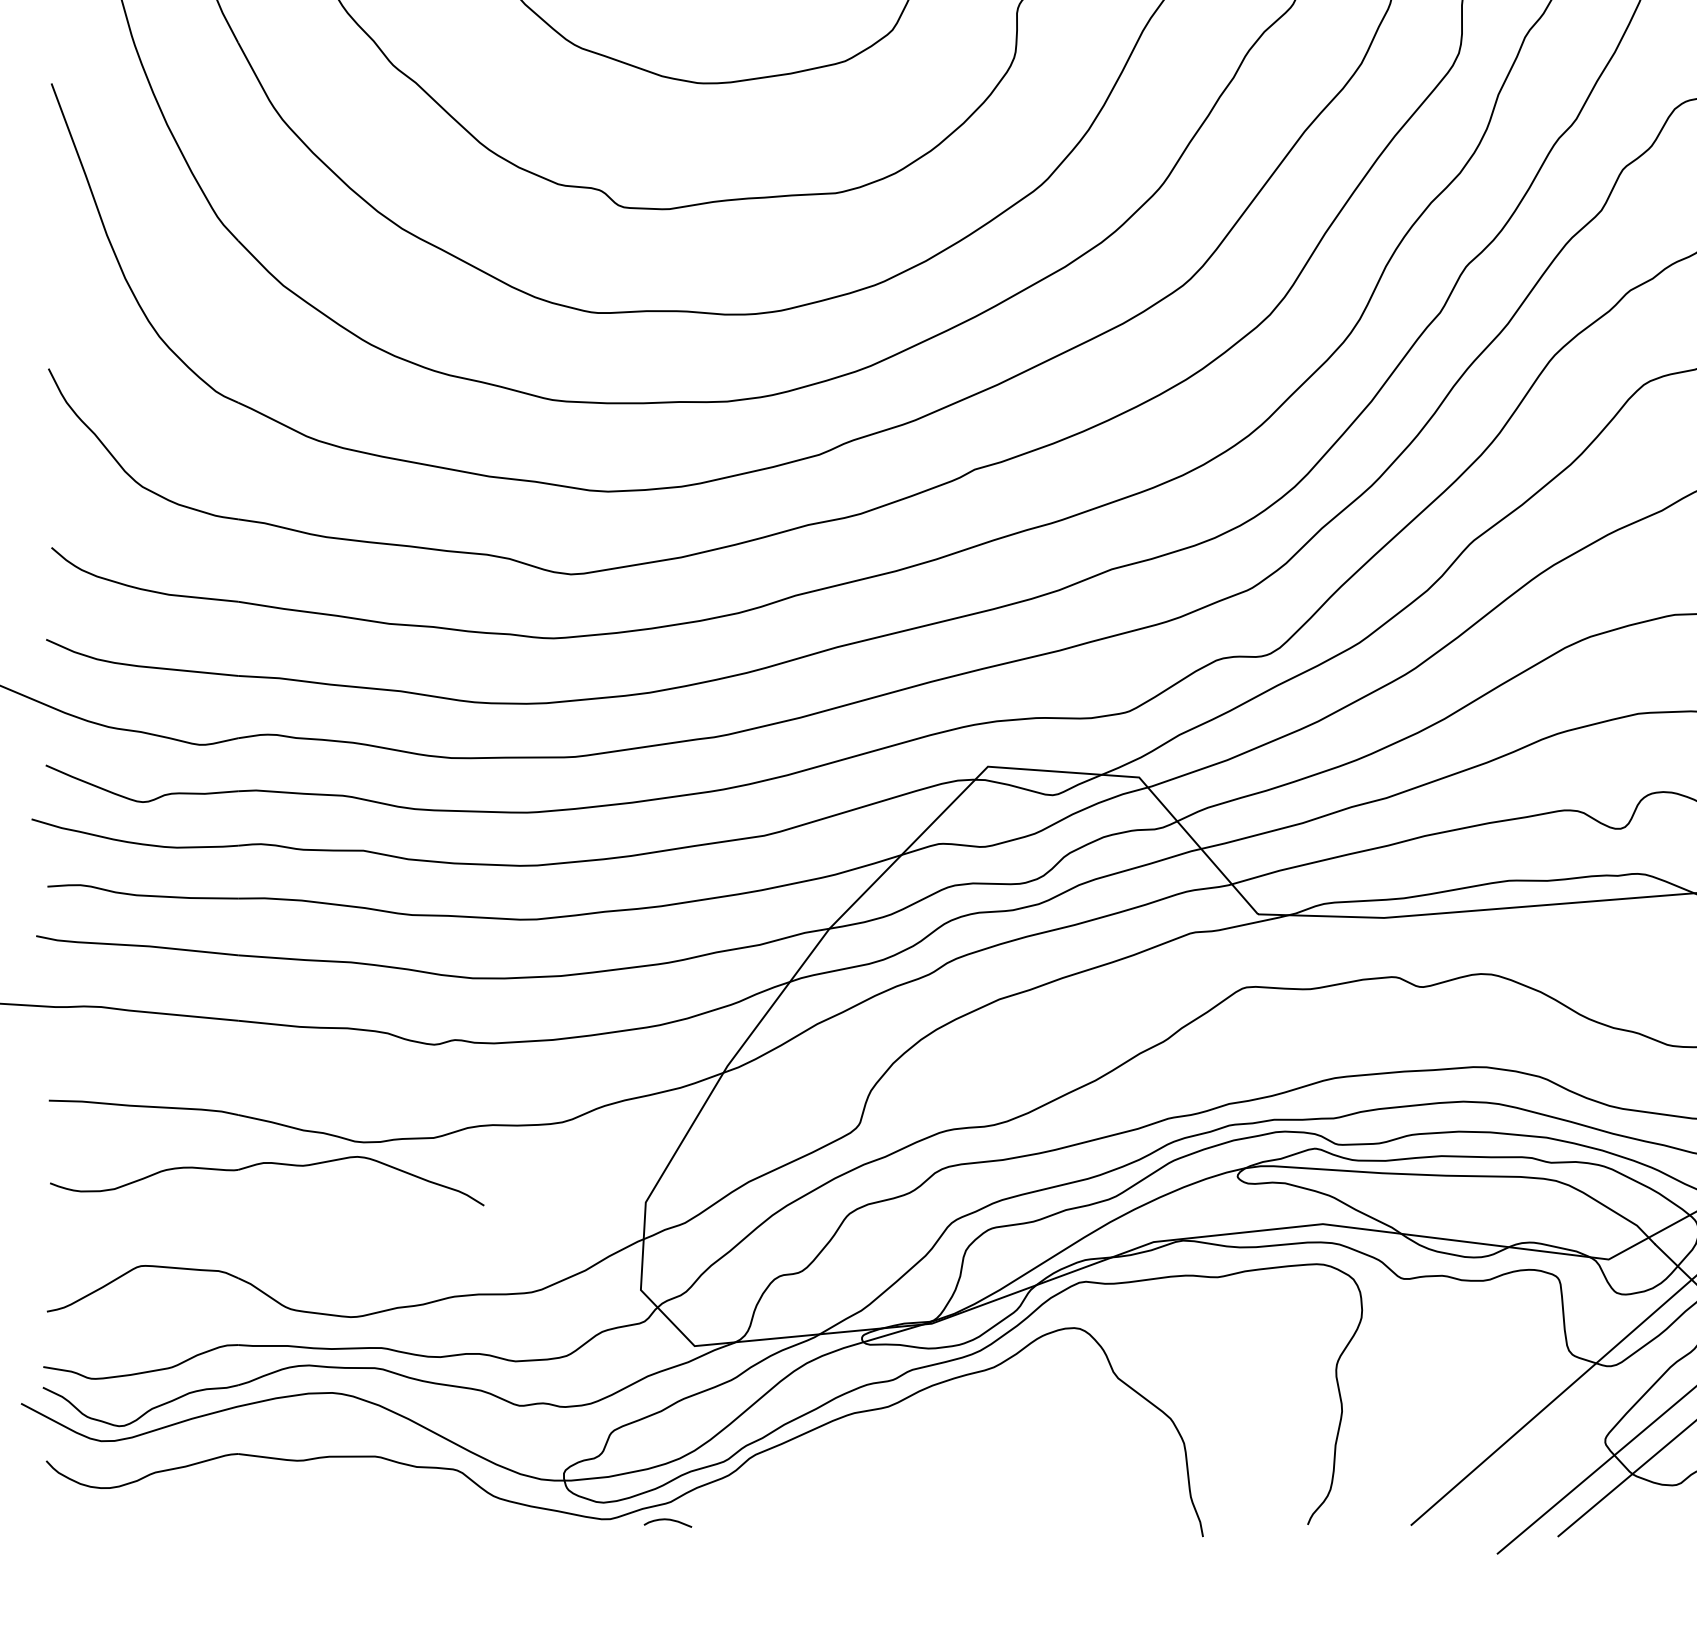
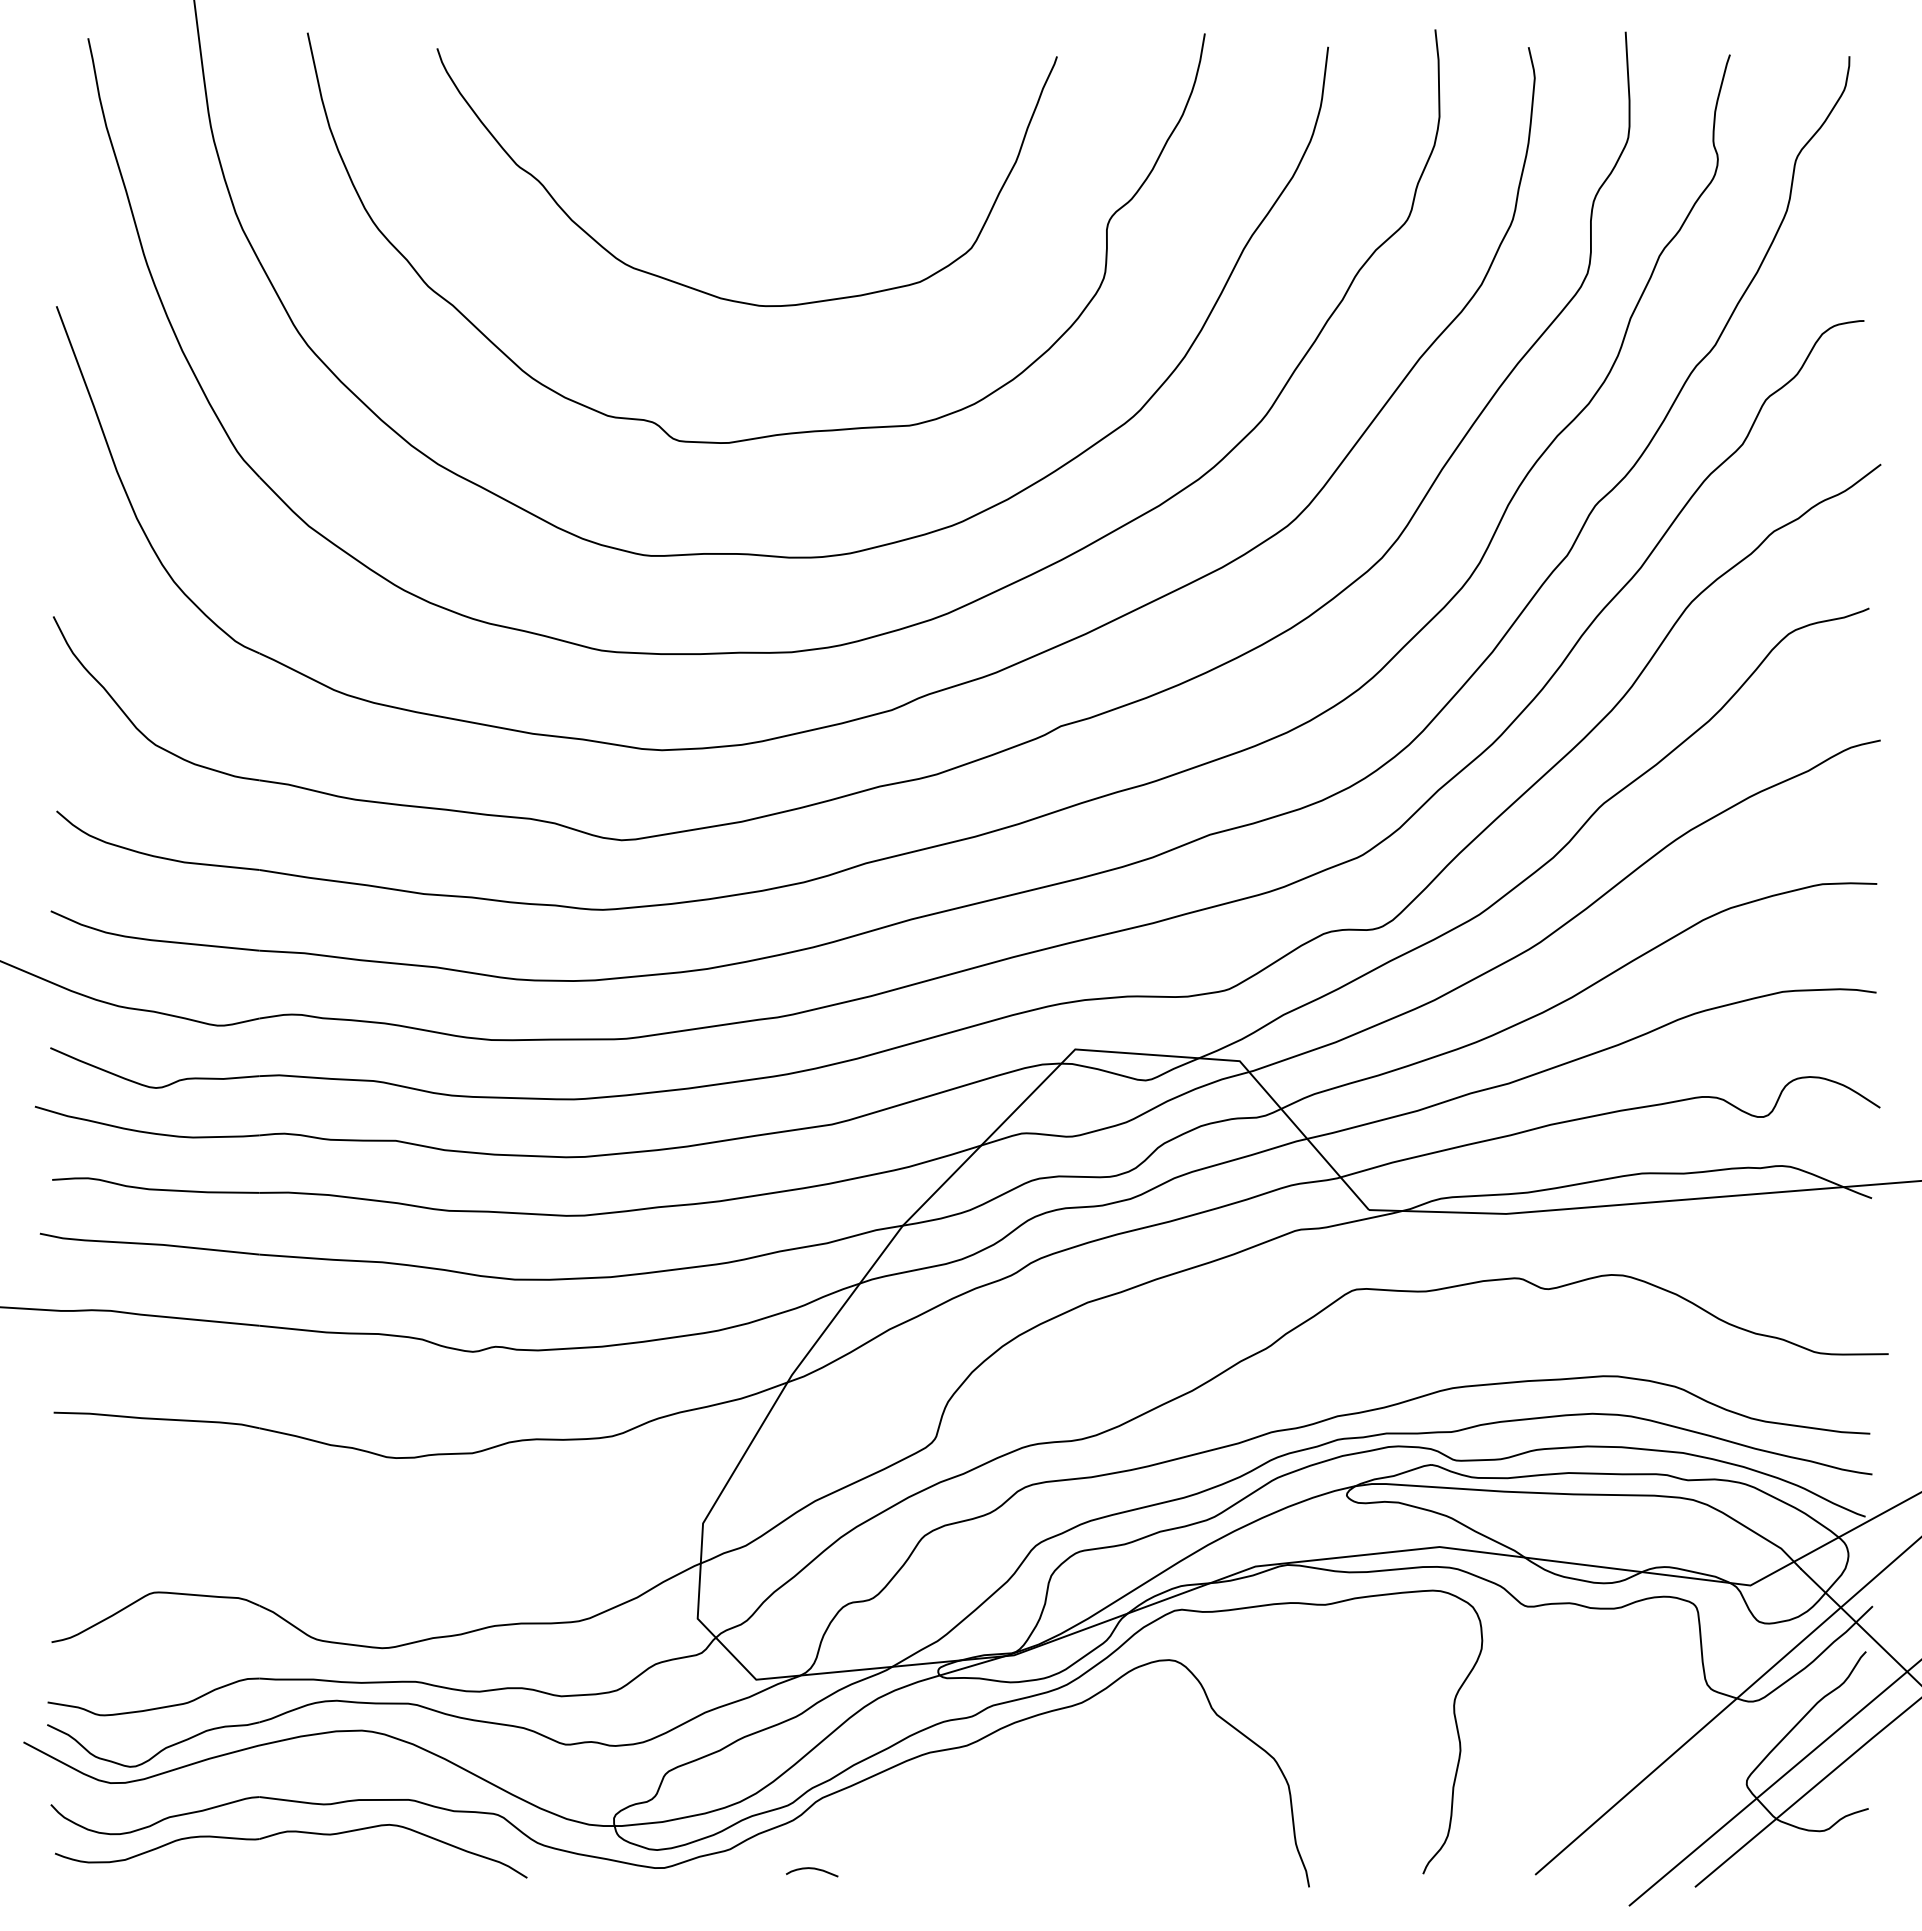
part: (267, 1163) -> (291, 1832), moved
curve: (668, 1520) -> (812, 1869), moved

